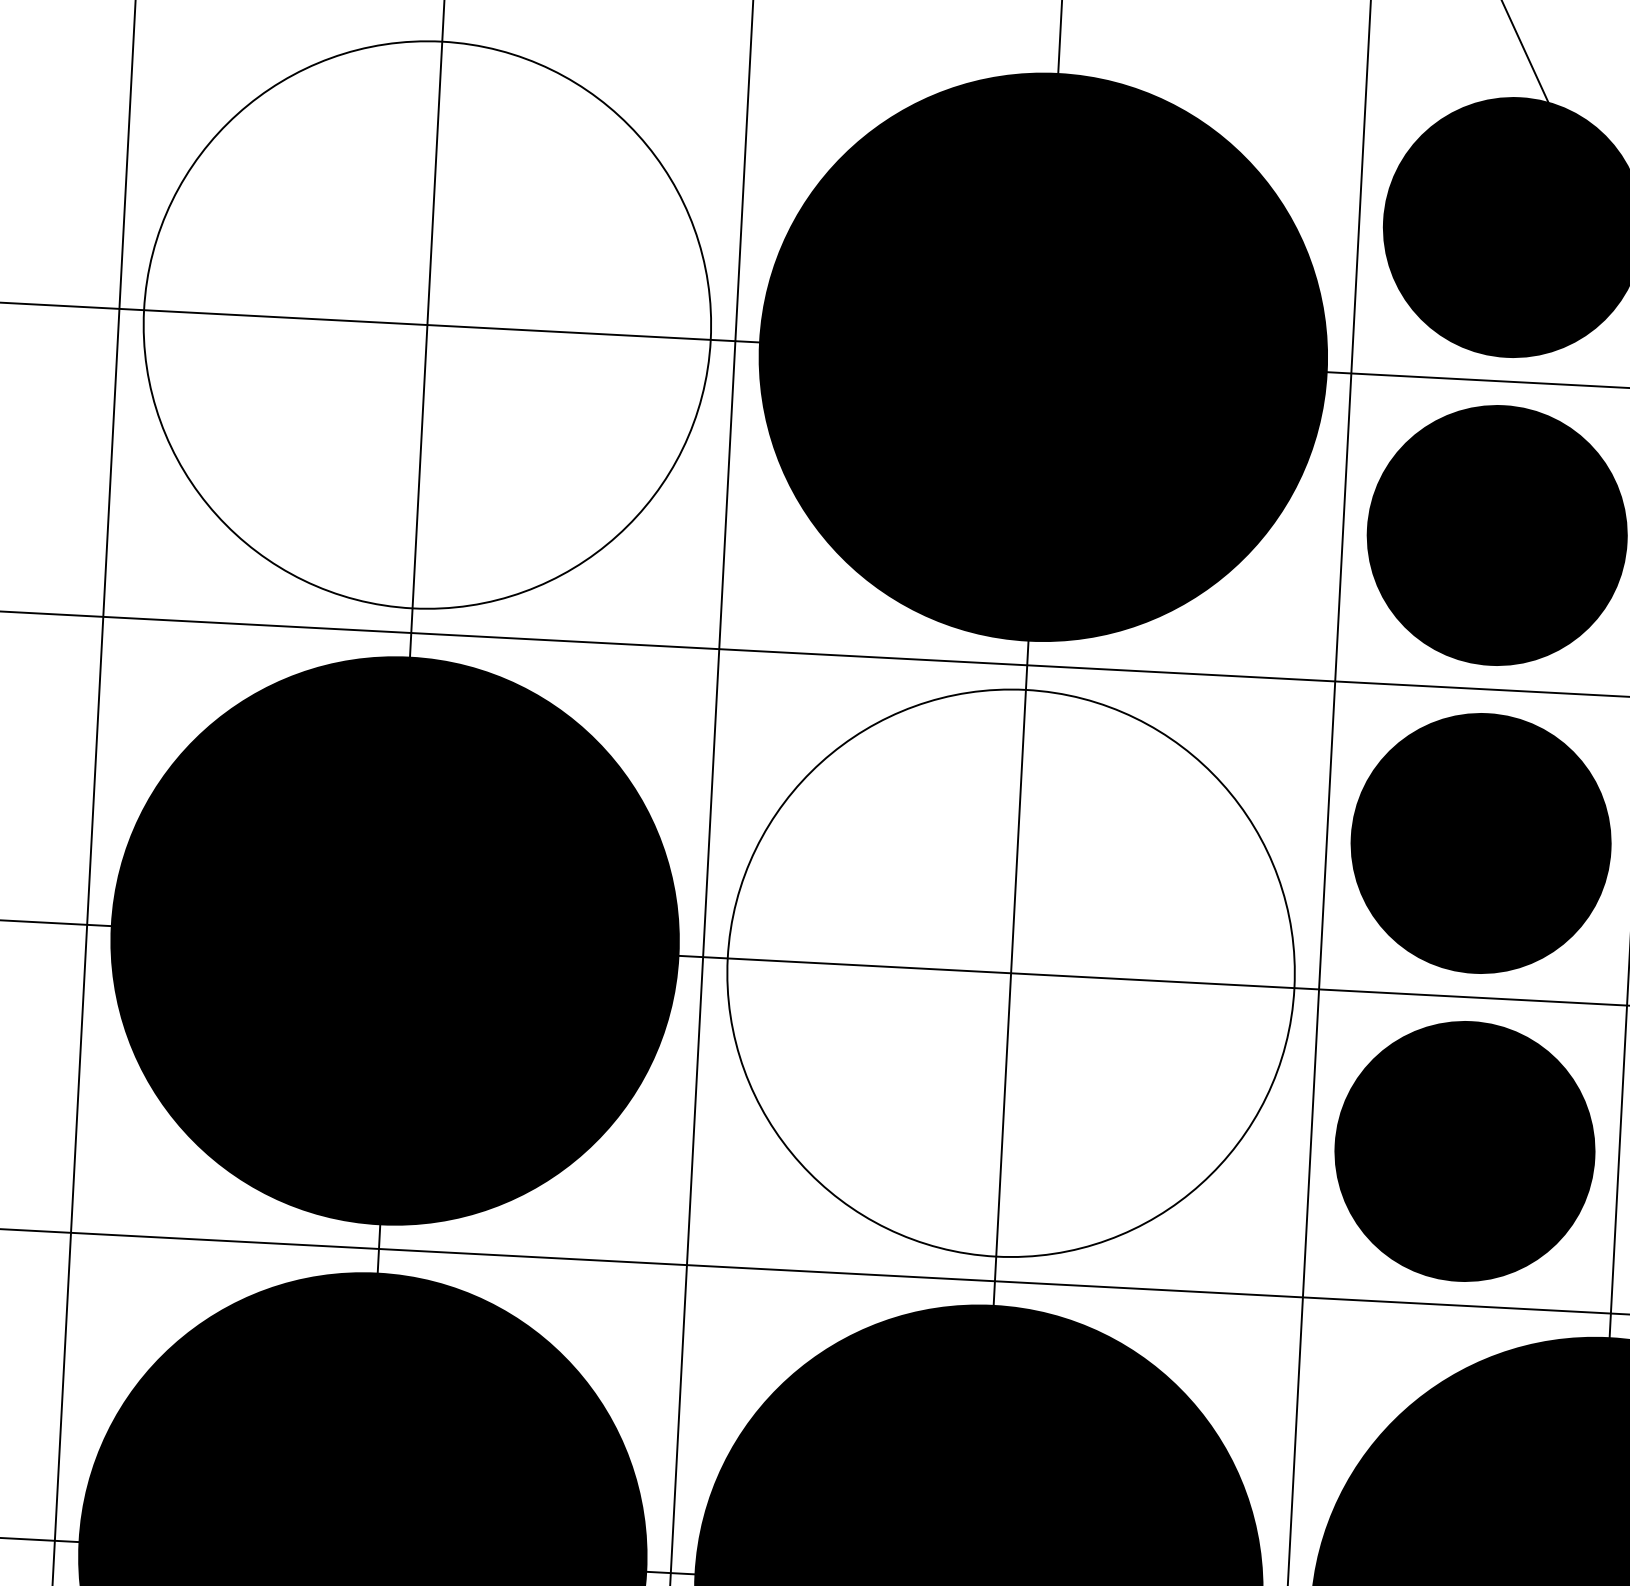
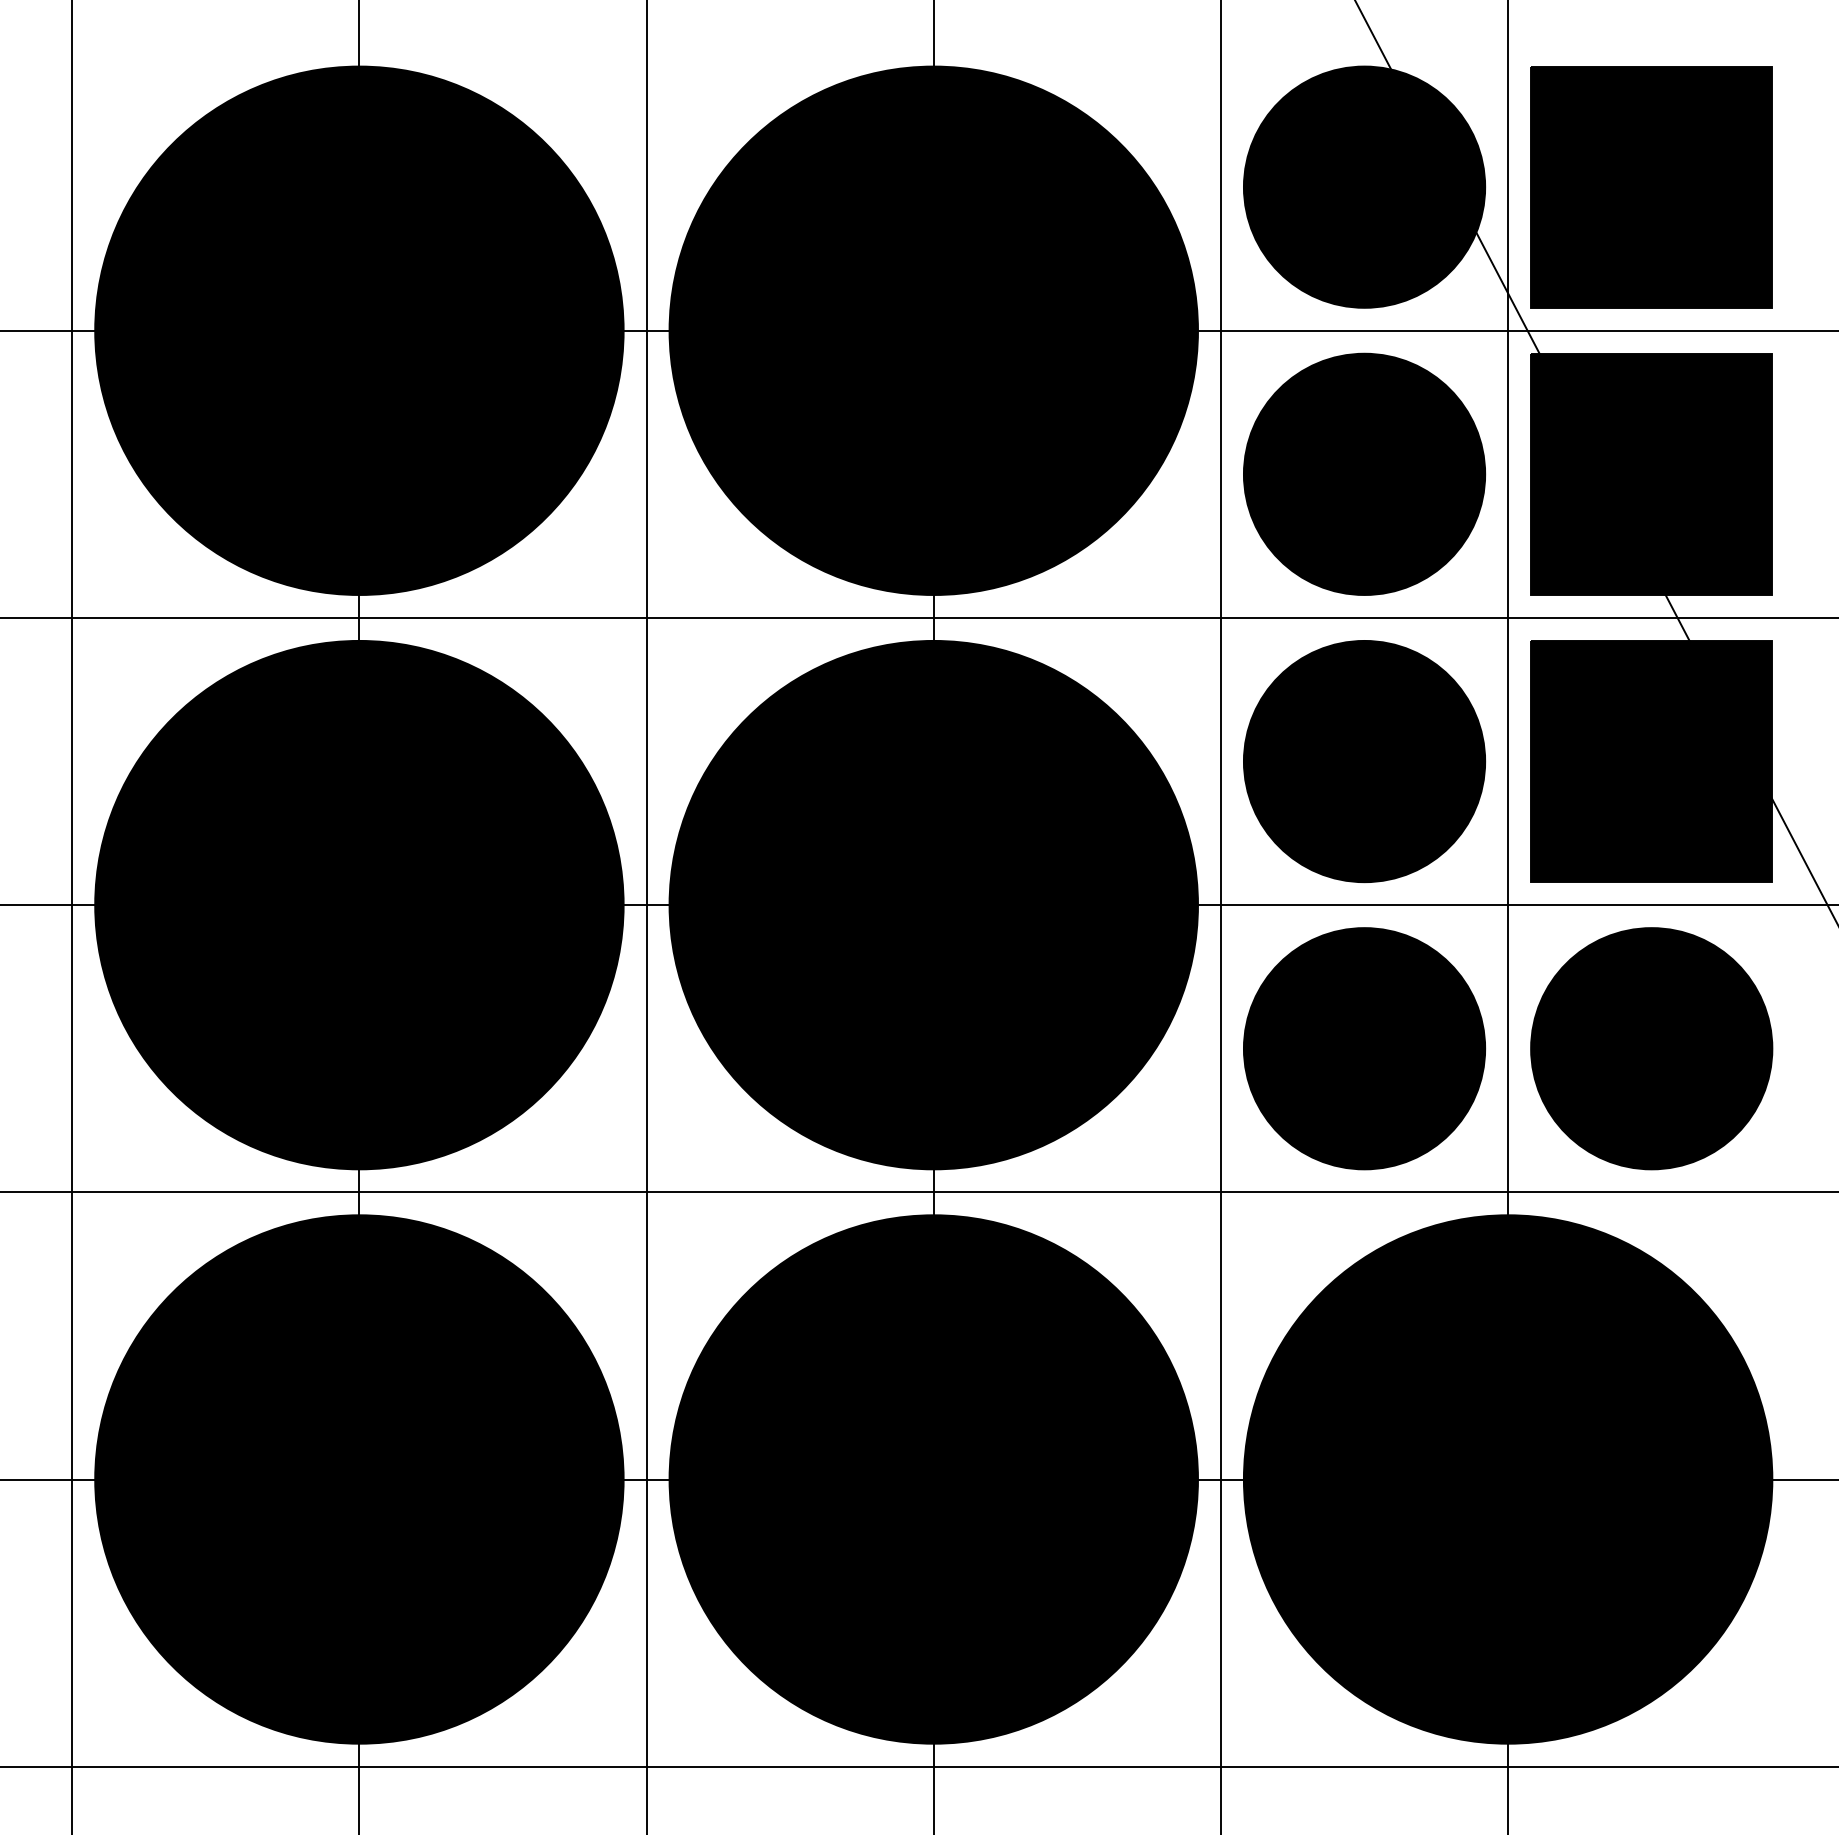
fill: (427, 324) -> (359, 330), added
fill: (1010, 972) -> (933, 904), added

